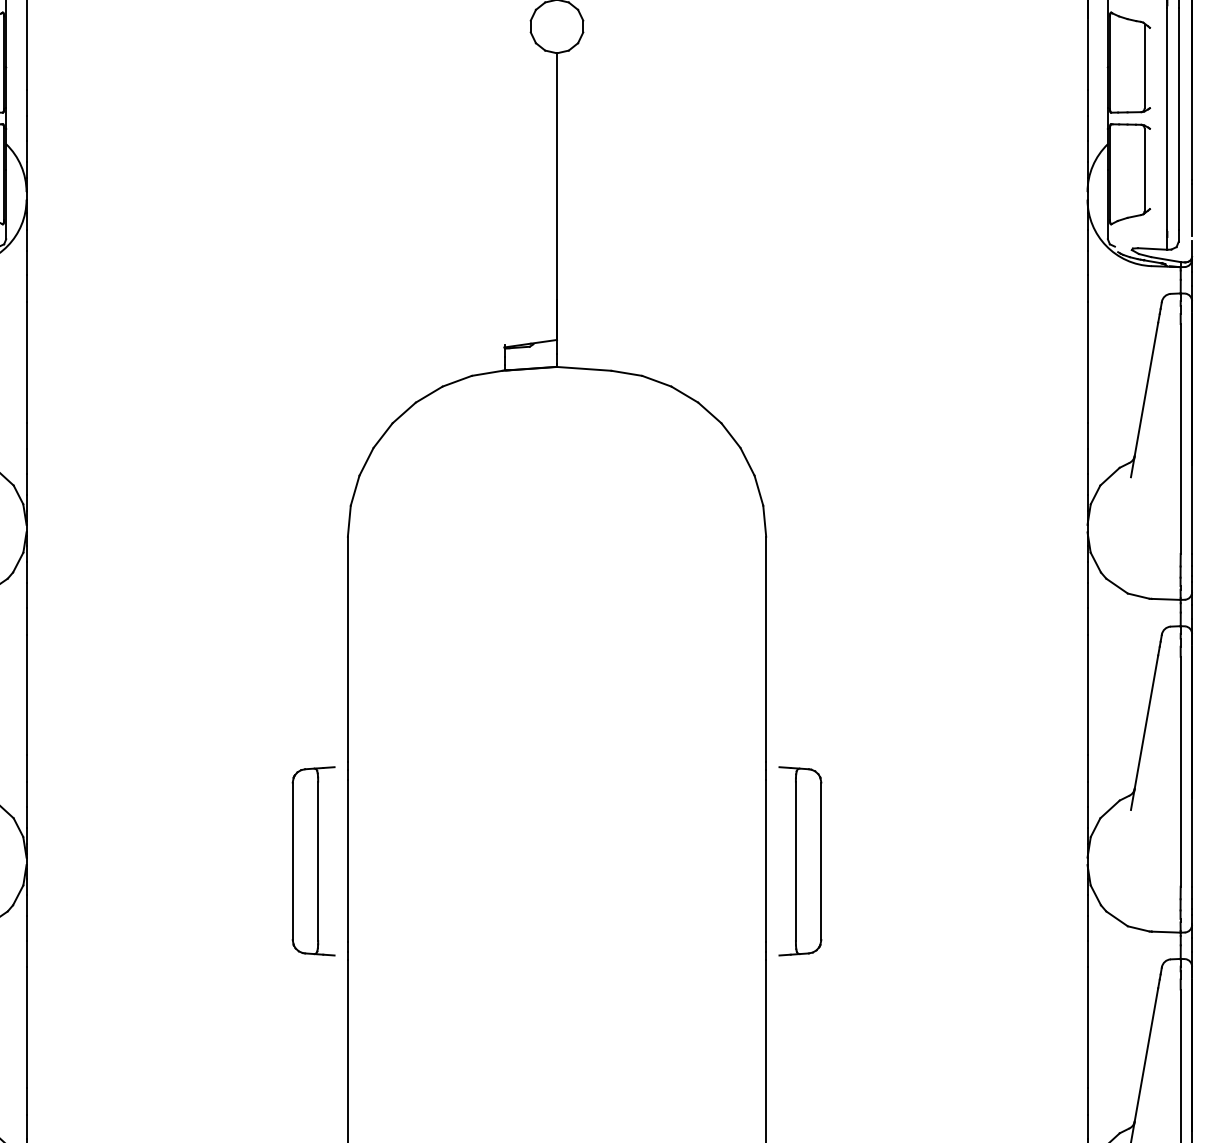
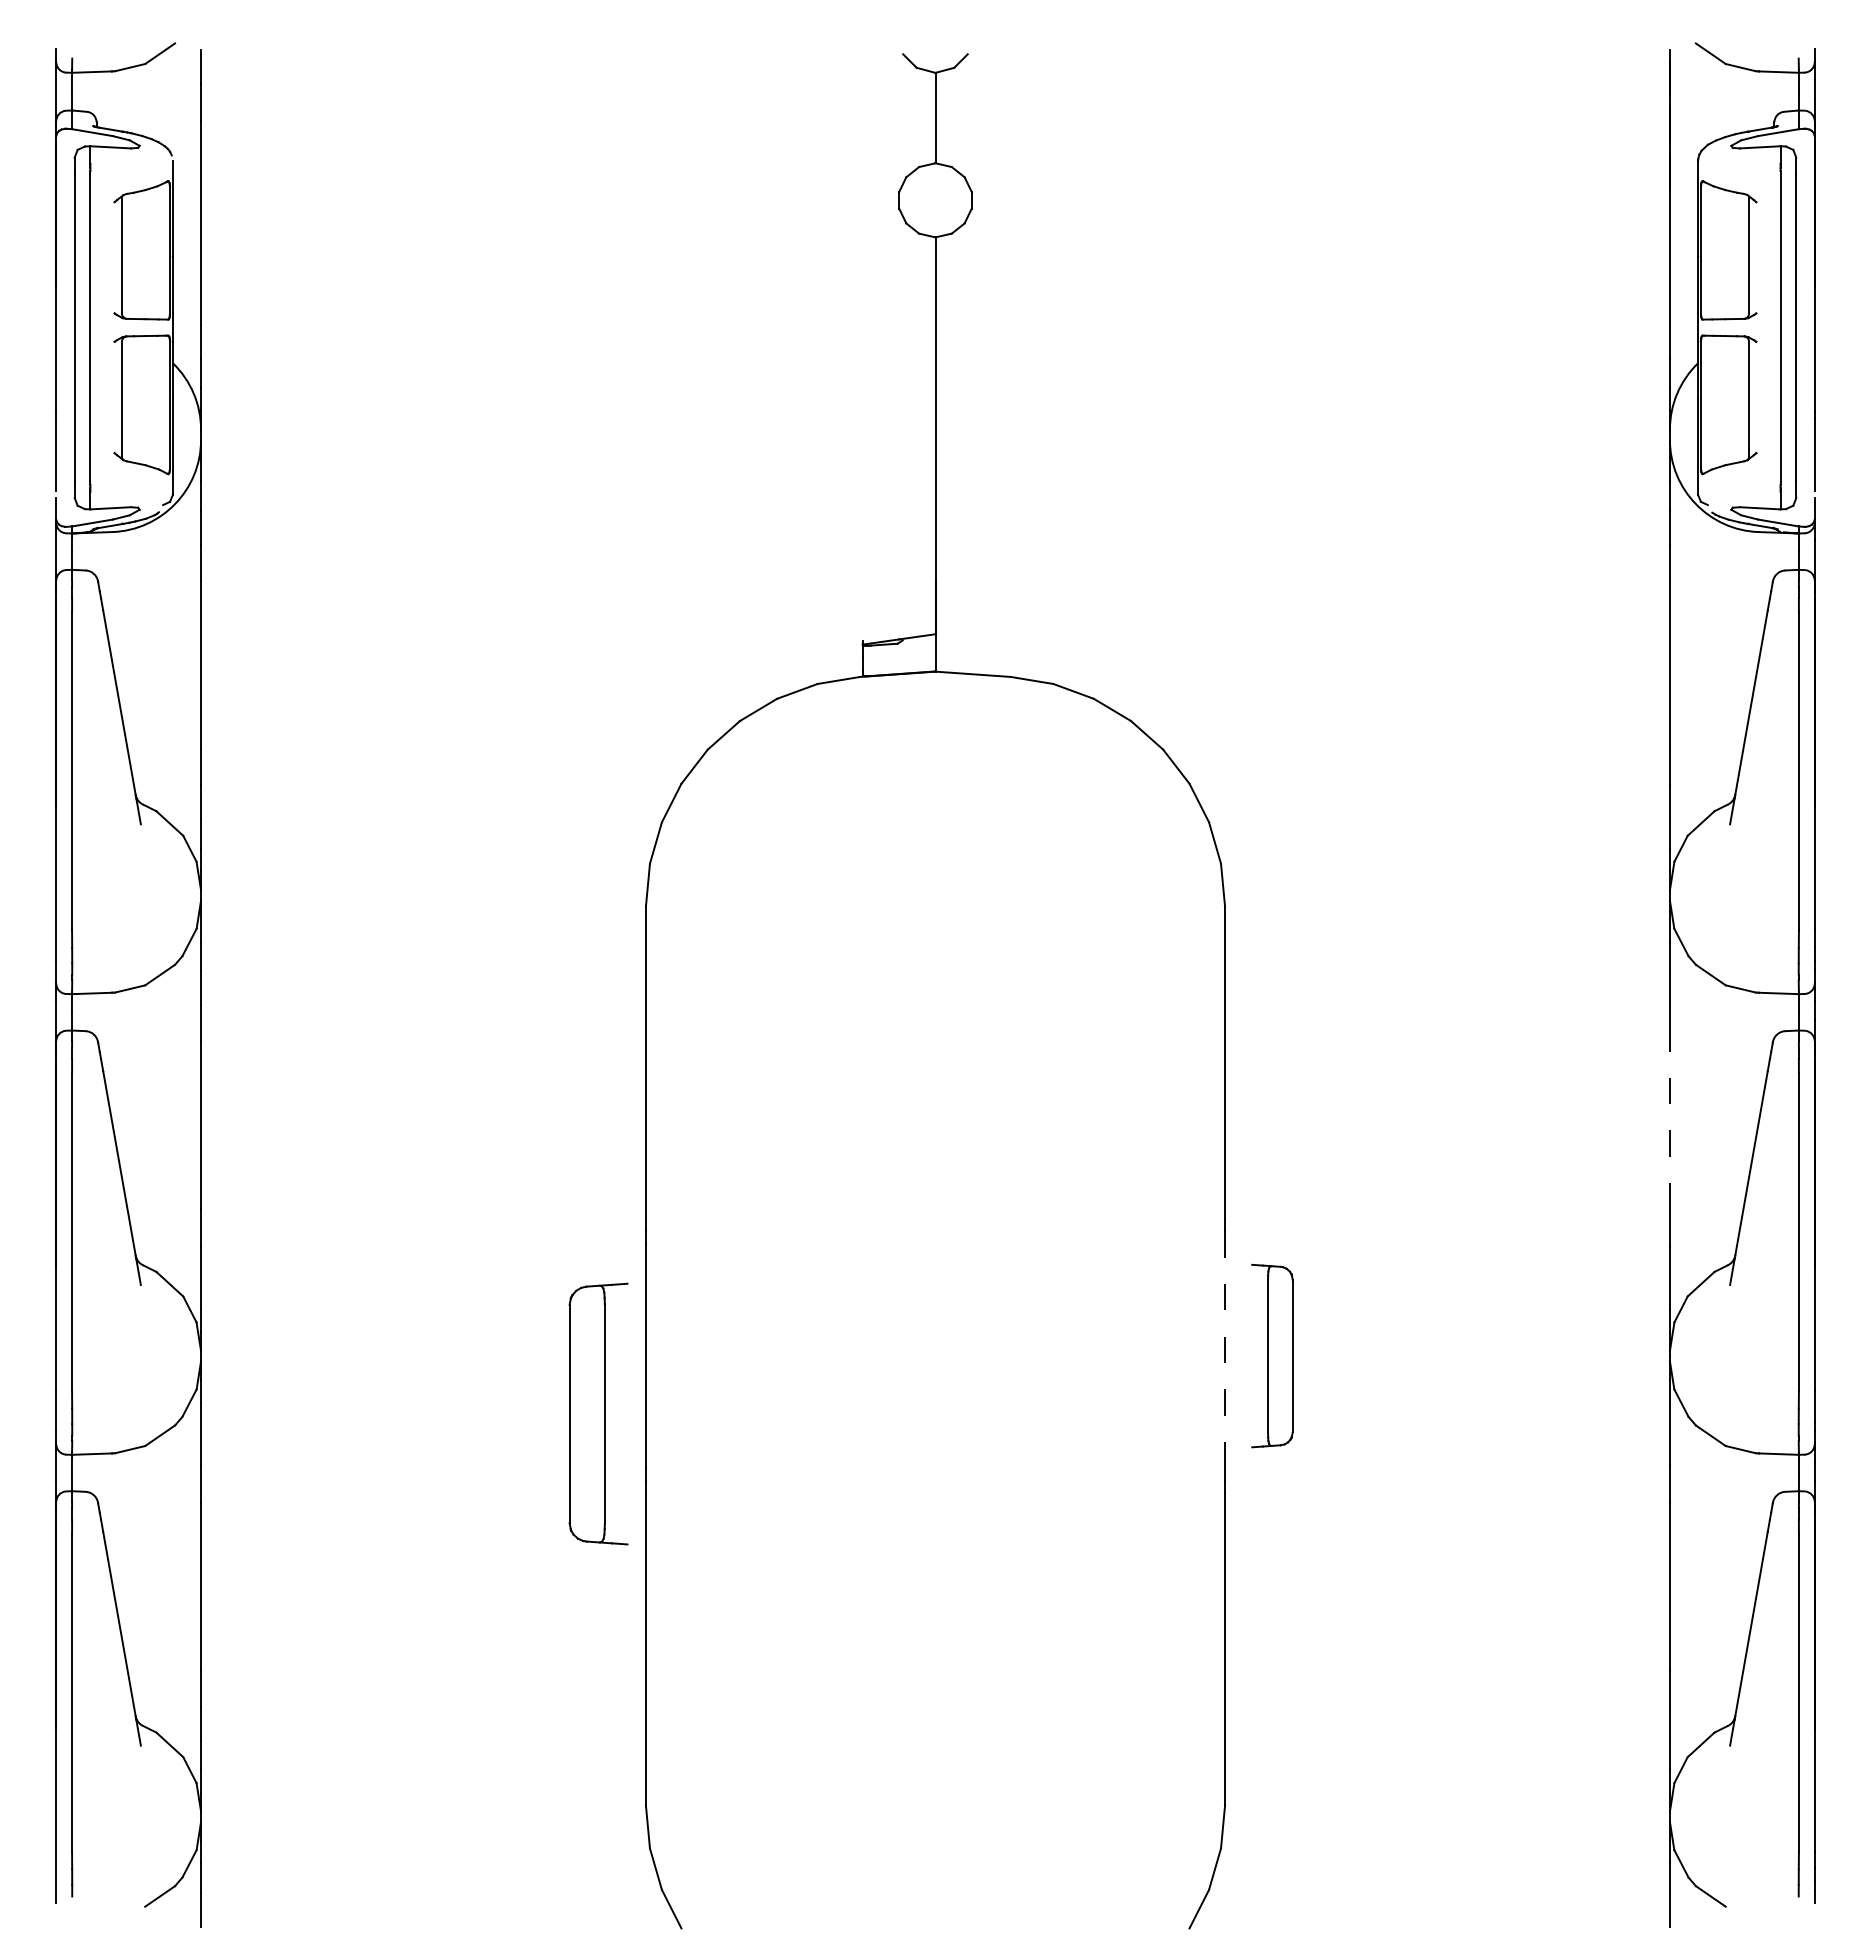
line: (1087, 694) -> (1669, 1125), solid -> dashed
part: (313, 860) -> (598, 1413), moved
line: (766, 860) -> (1225, 1355), solid -> dashed
part: (800, 860) -> (1272, 1355), size x0.7

